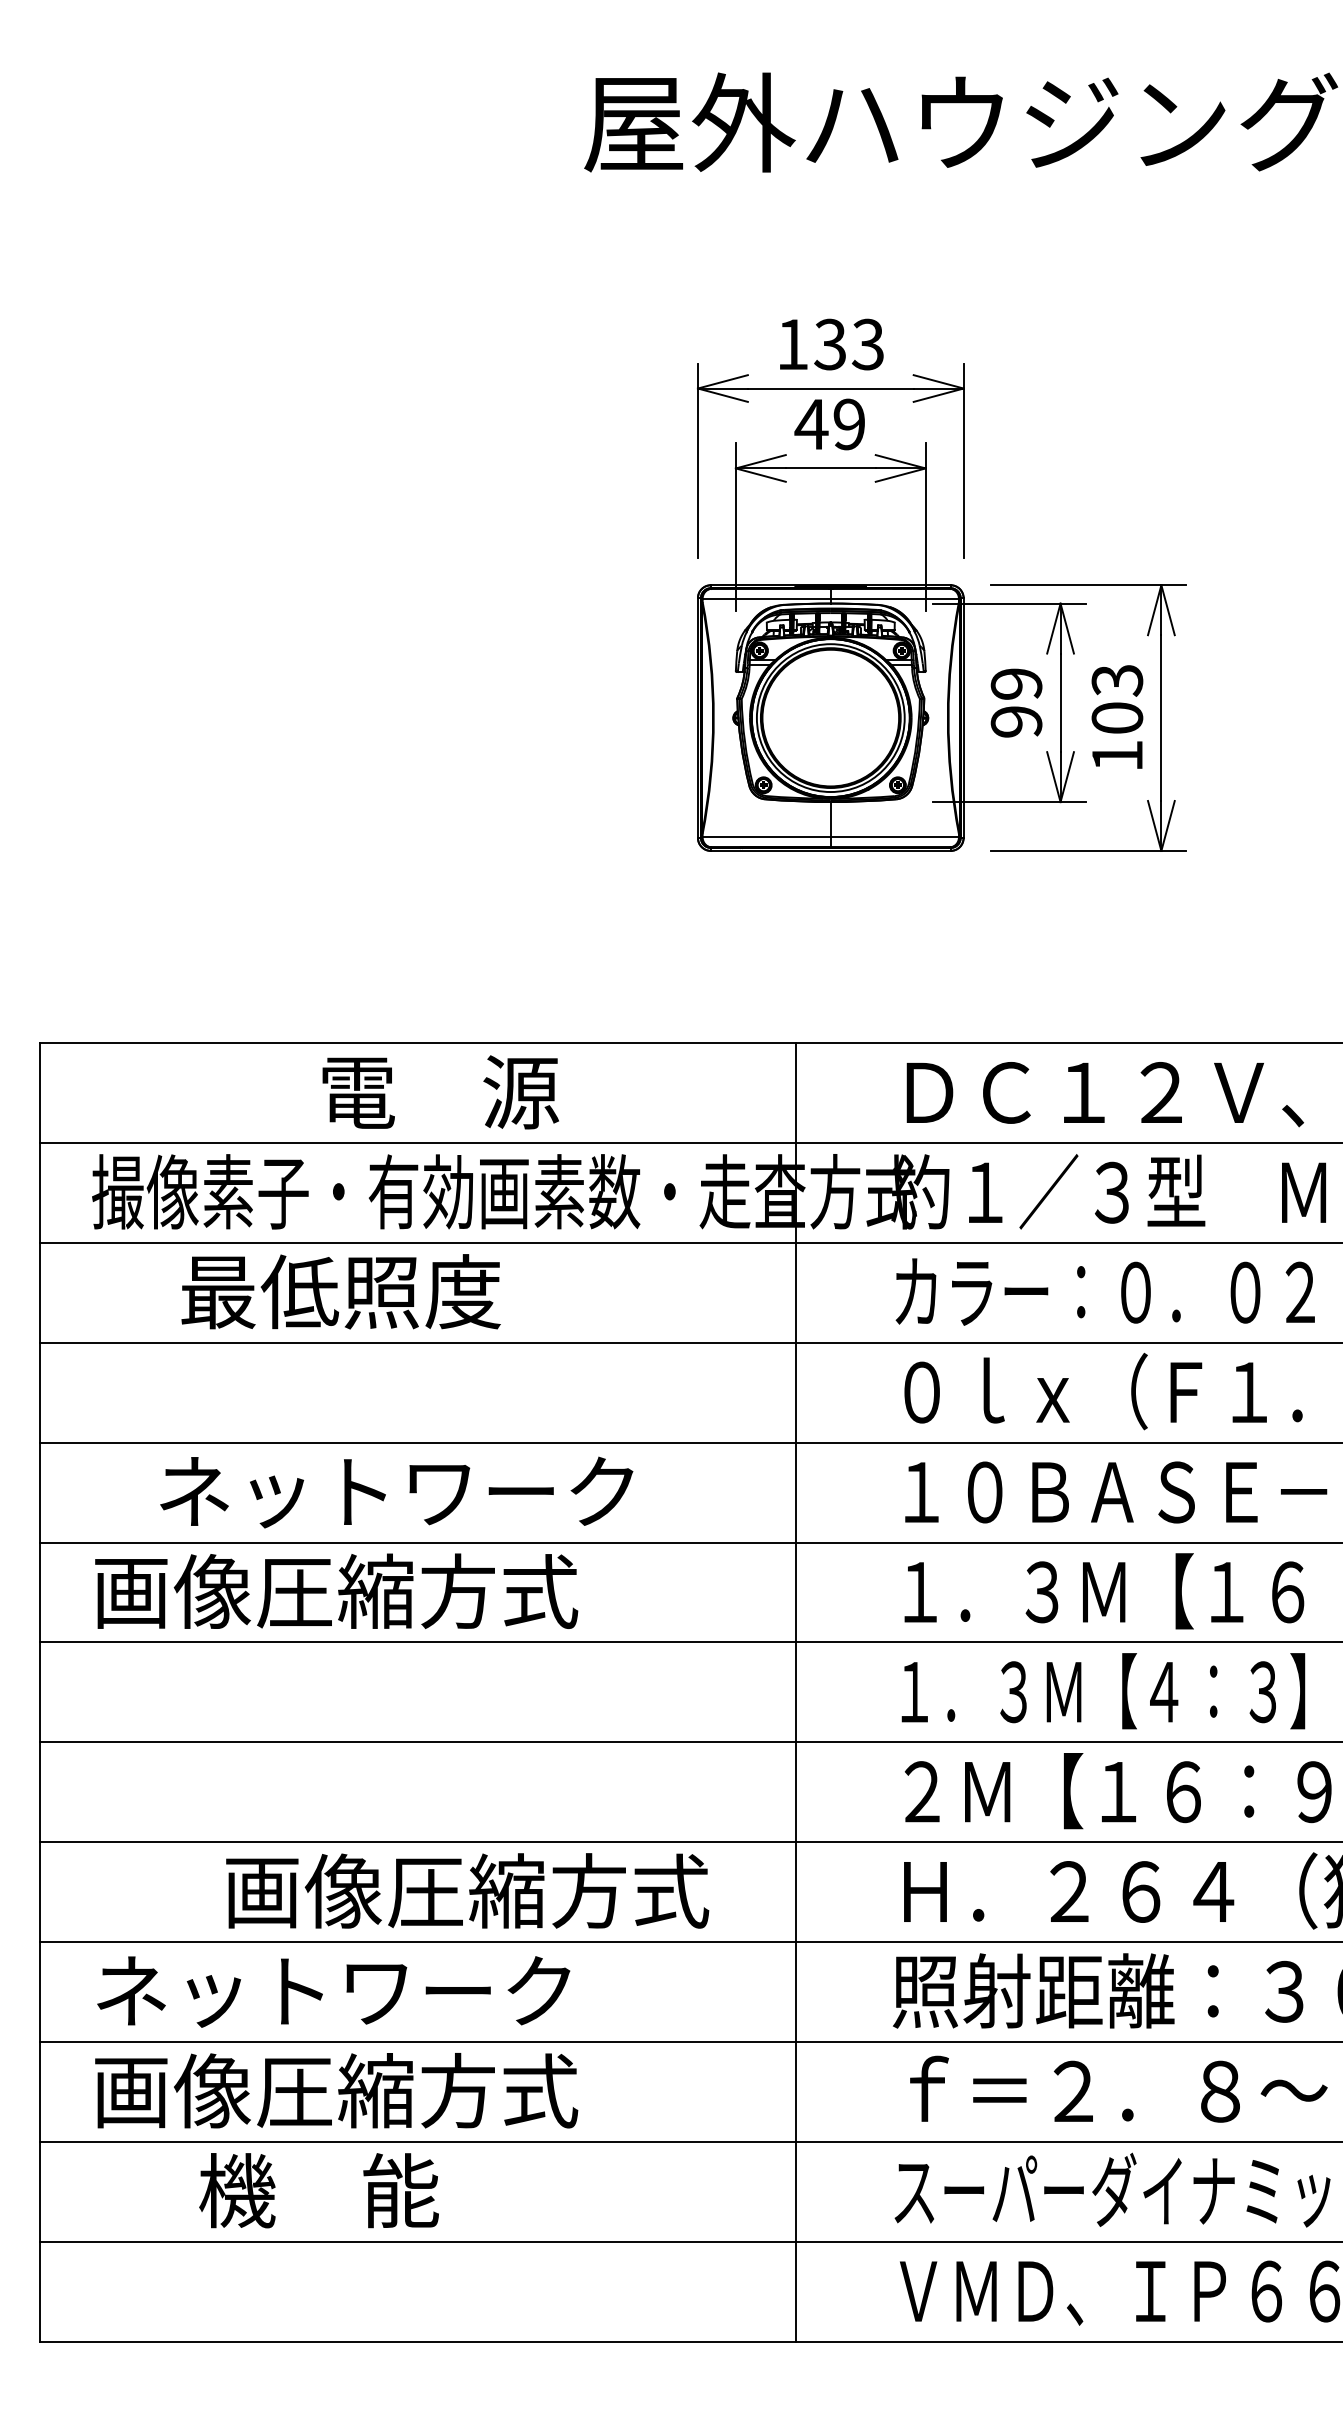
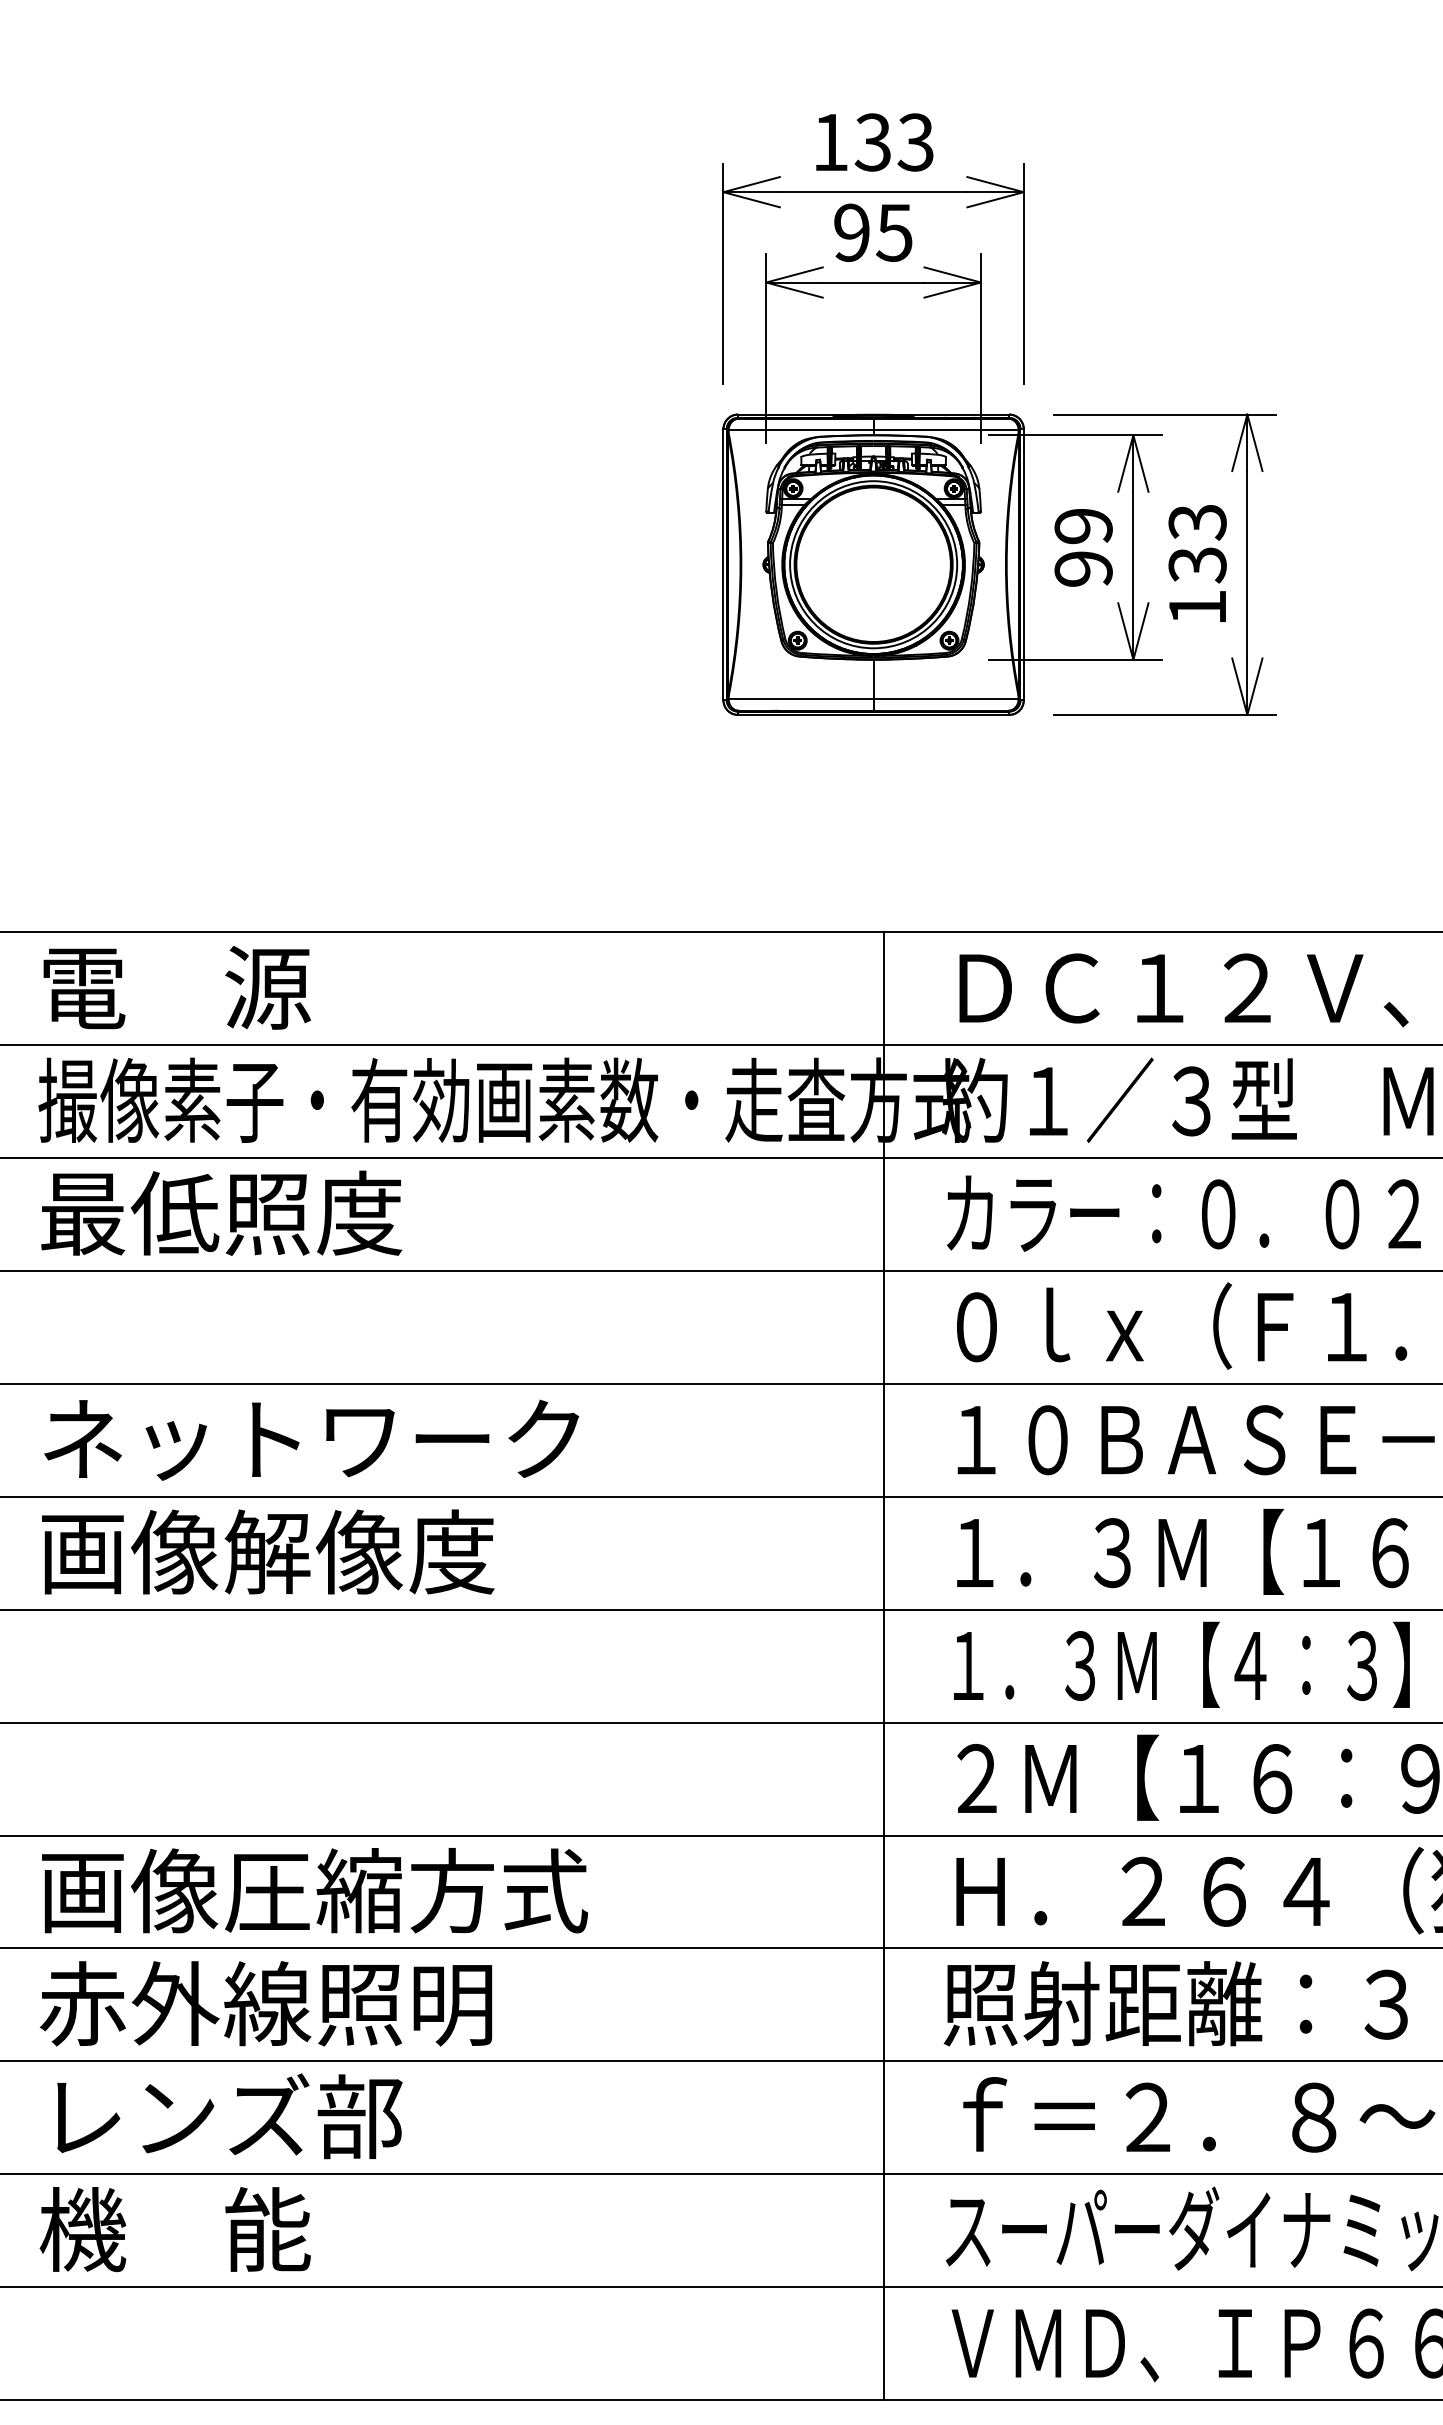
text: (829, 424) -> (872, 232), 49 -> 95
text: (1117, 718) -> (1197, 565), 103 -> 133
text: (440, 1092) -> (176, 988), moved
text: (340, 1291) -> (220, 1212), moved
text: (396, 1492) -> (311, 1440), moved
text: (417, 1591) -> (406, 1552), 画像圧縮方式 -> 画像解像度
line: (795, 1692) -> (883, 1666), moved
text: (467, 1890) -> (314, 1890), moved
text: (331, 1990) -> (309, 2003), ネットワーク -> 赤外線照明
text: (336, 2090) -> (314, 2116), 画像圧縮方式 -> レンズ部
text: (318, 2190) -> (174, 2229), moved

